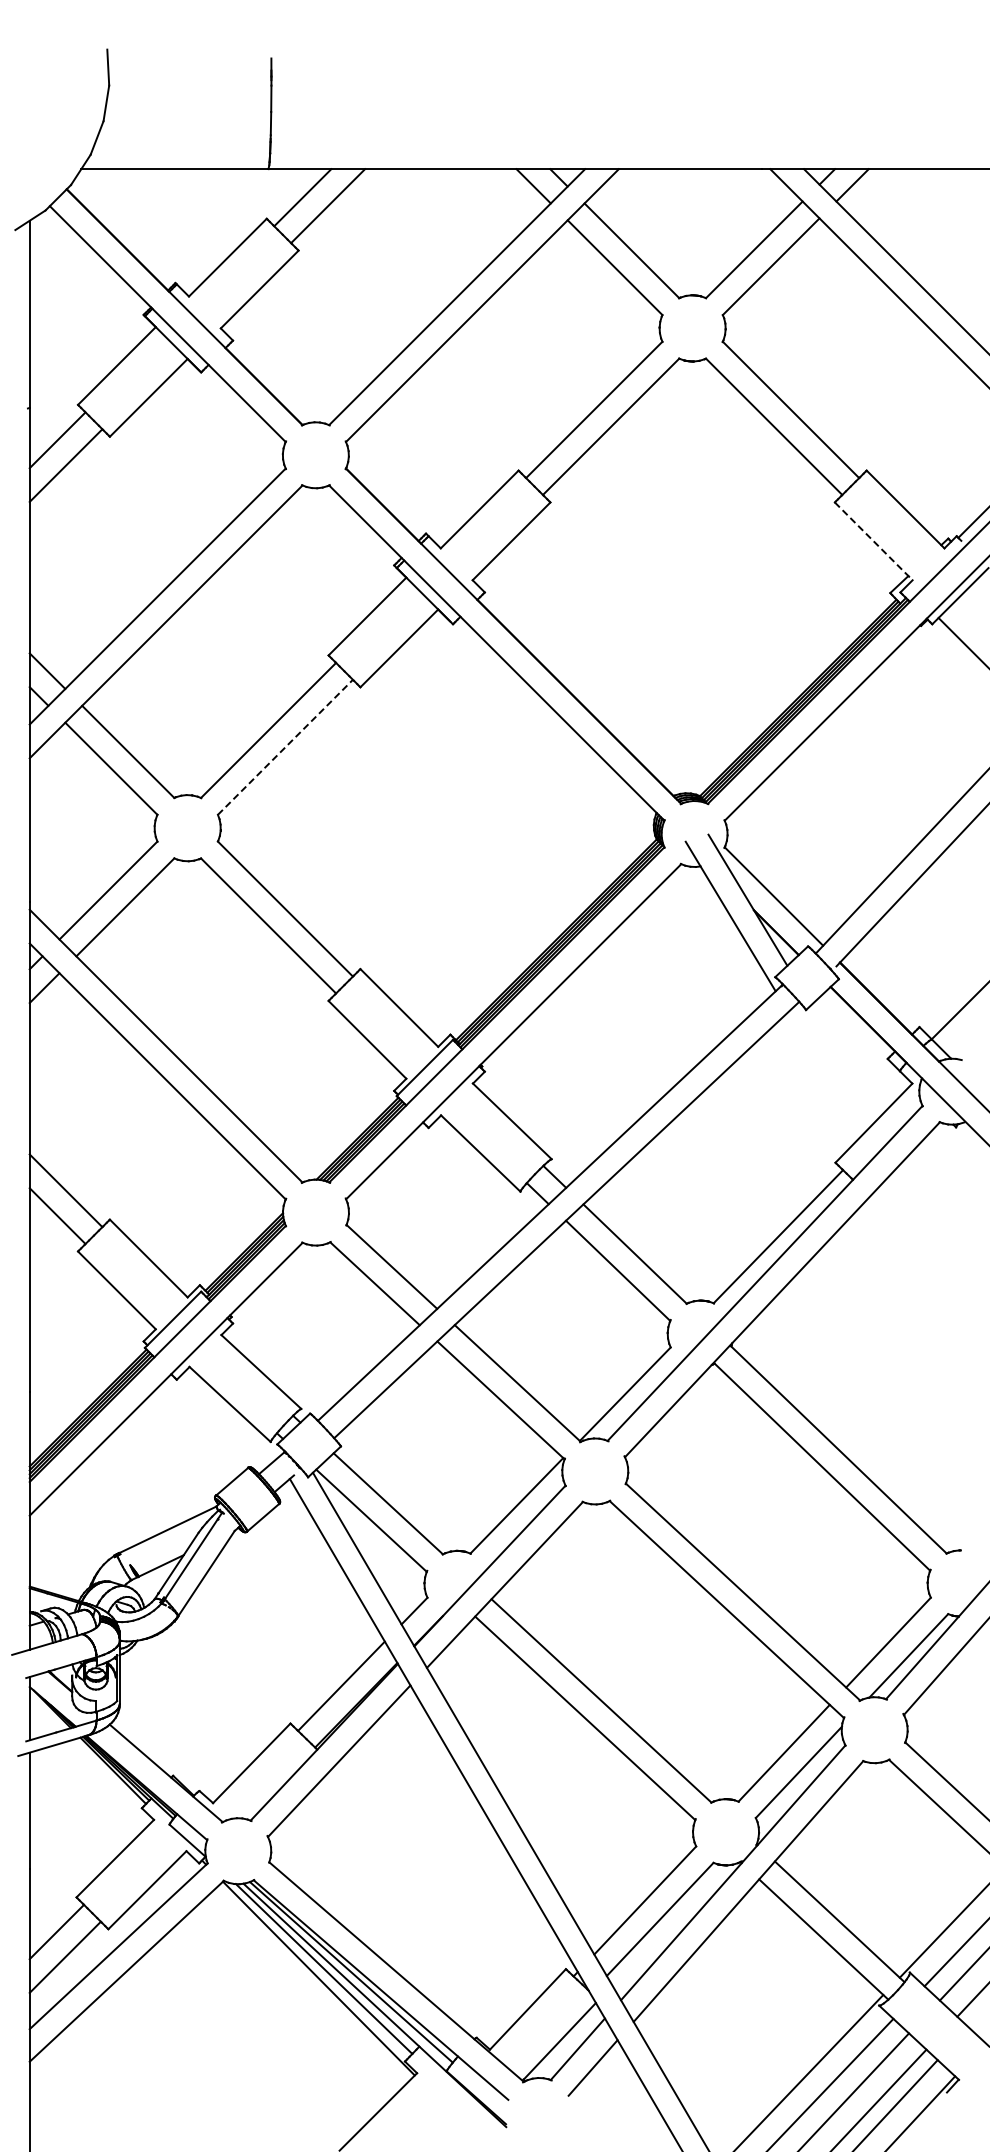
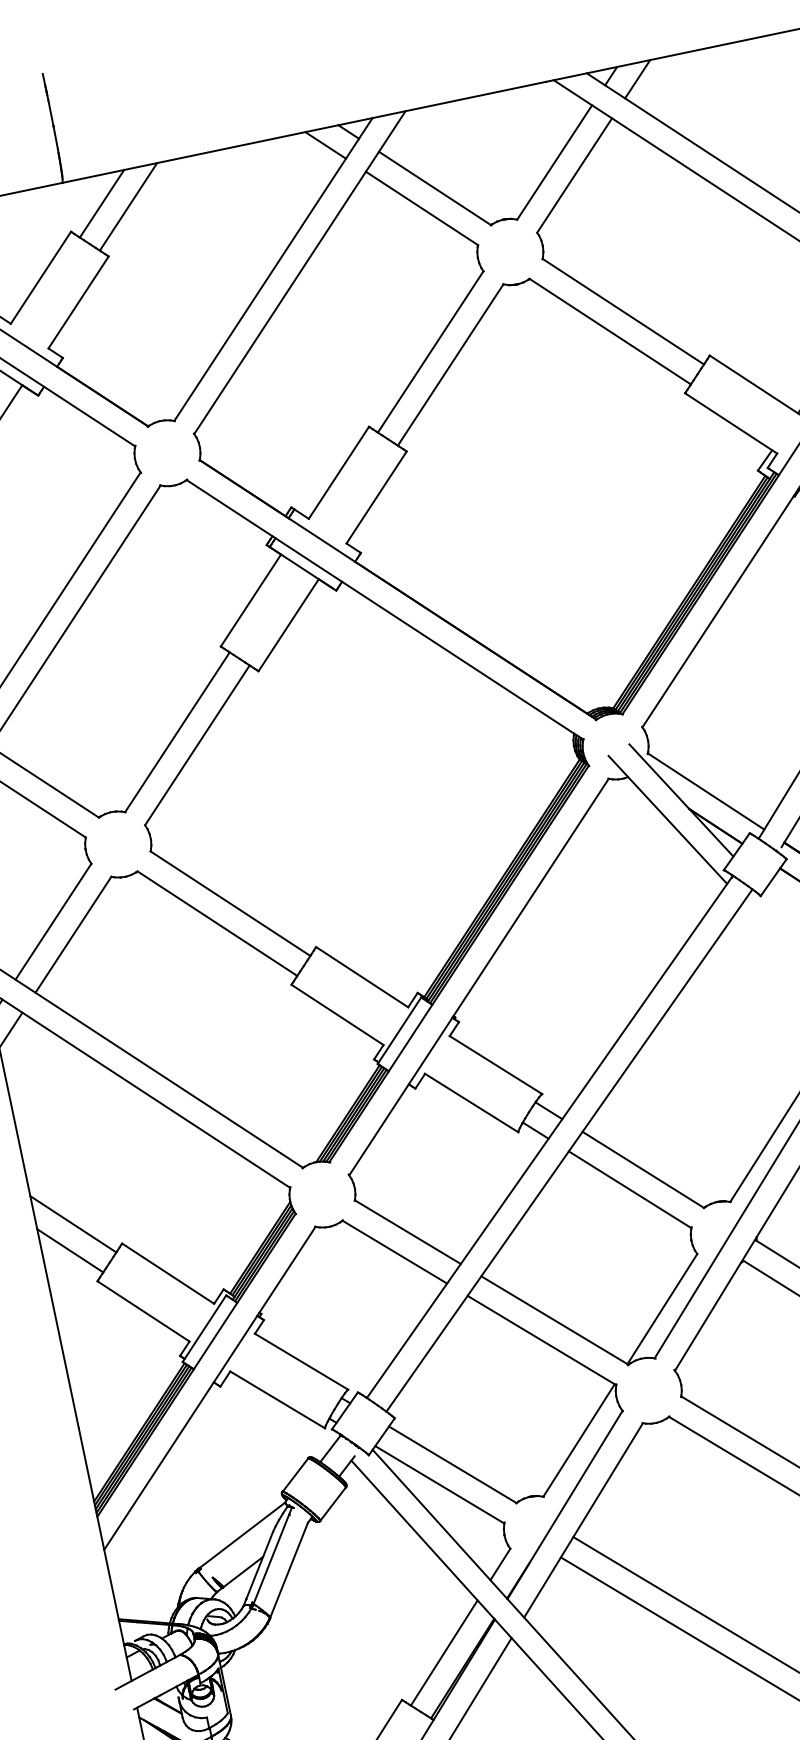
line: (873, 541) -> (730, 423), dashed -> solid
line: (285, 746) -> (197, 744), dashed -> solid

